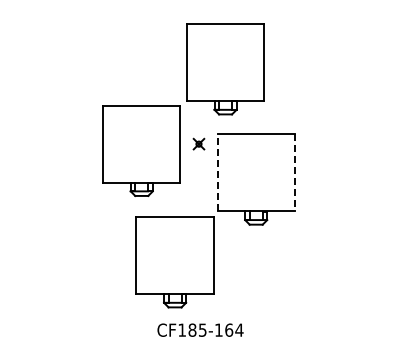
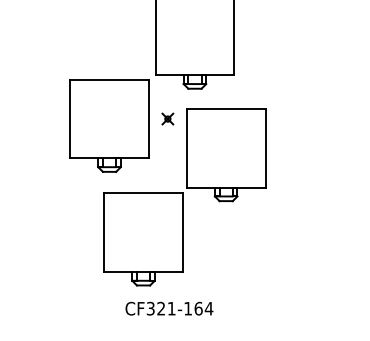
line: (217, 172) -> (186, 147), dashed -> solid
line: (294, 172) -> (265, 147), dashed -> solid
text: (192, 329) -> (161, 307), CF185-164 -> CF321-164

